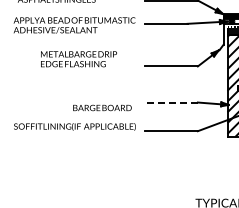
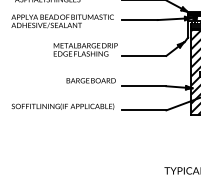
text: (78, 59) -> (85, 50), moved
line: (171, 102) -> (144, 86), dashed -> solid
text: (102, 107) -> (91, 80), moved

